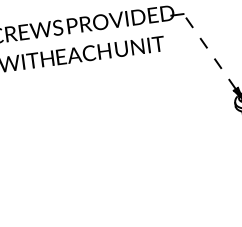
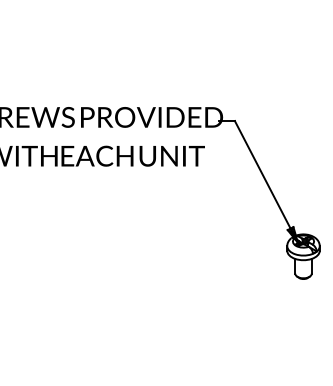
line: (209, 51) -> (262, 174), dashed -> solid

